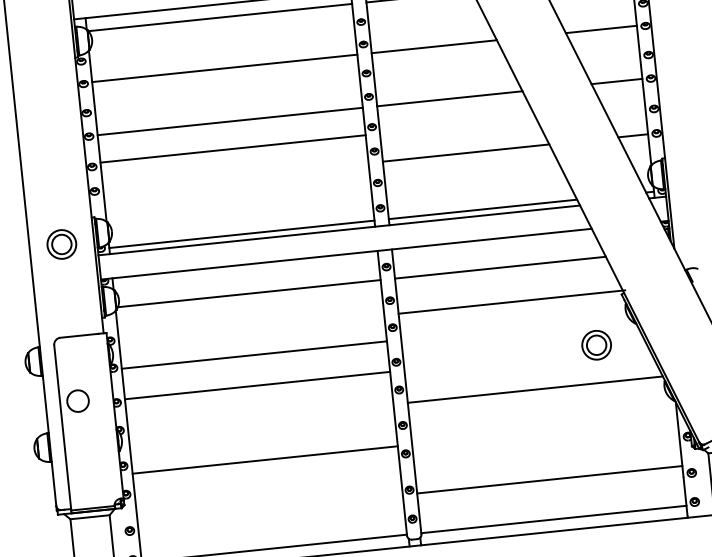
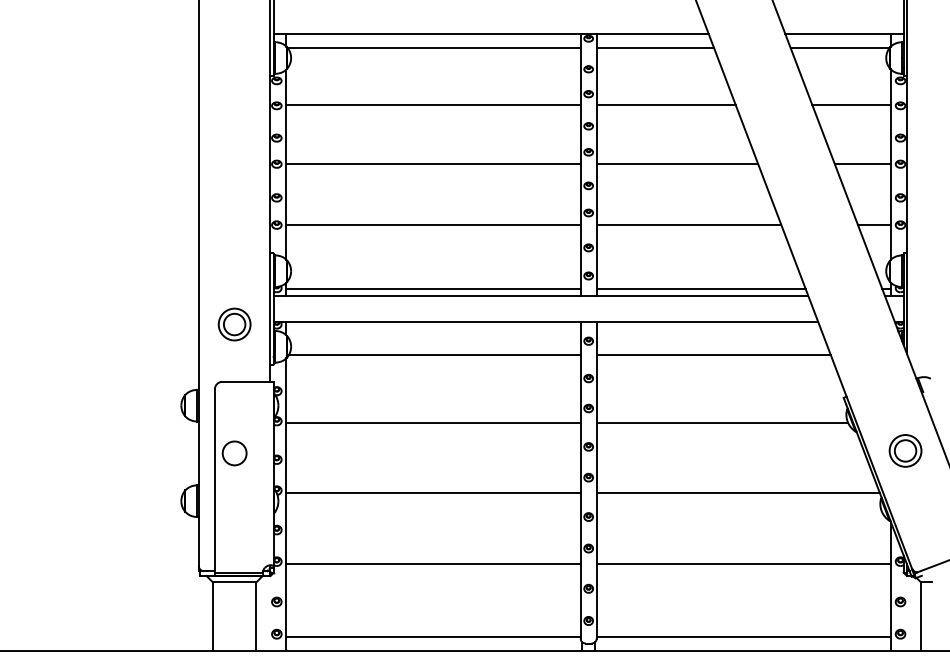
line: (233, 149) -> (433, 225), moved
part: (61, 244) -> (234, 324), moved
line: (511, 301) -> (722, 422), moved
part: (596, 344) -> (905, 450), moved
line: (257, 385) -> (433, 492), moved
line: (265, 460) -> (433, 564), moved
line: (549, 479) -> (743, 564), moved

